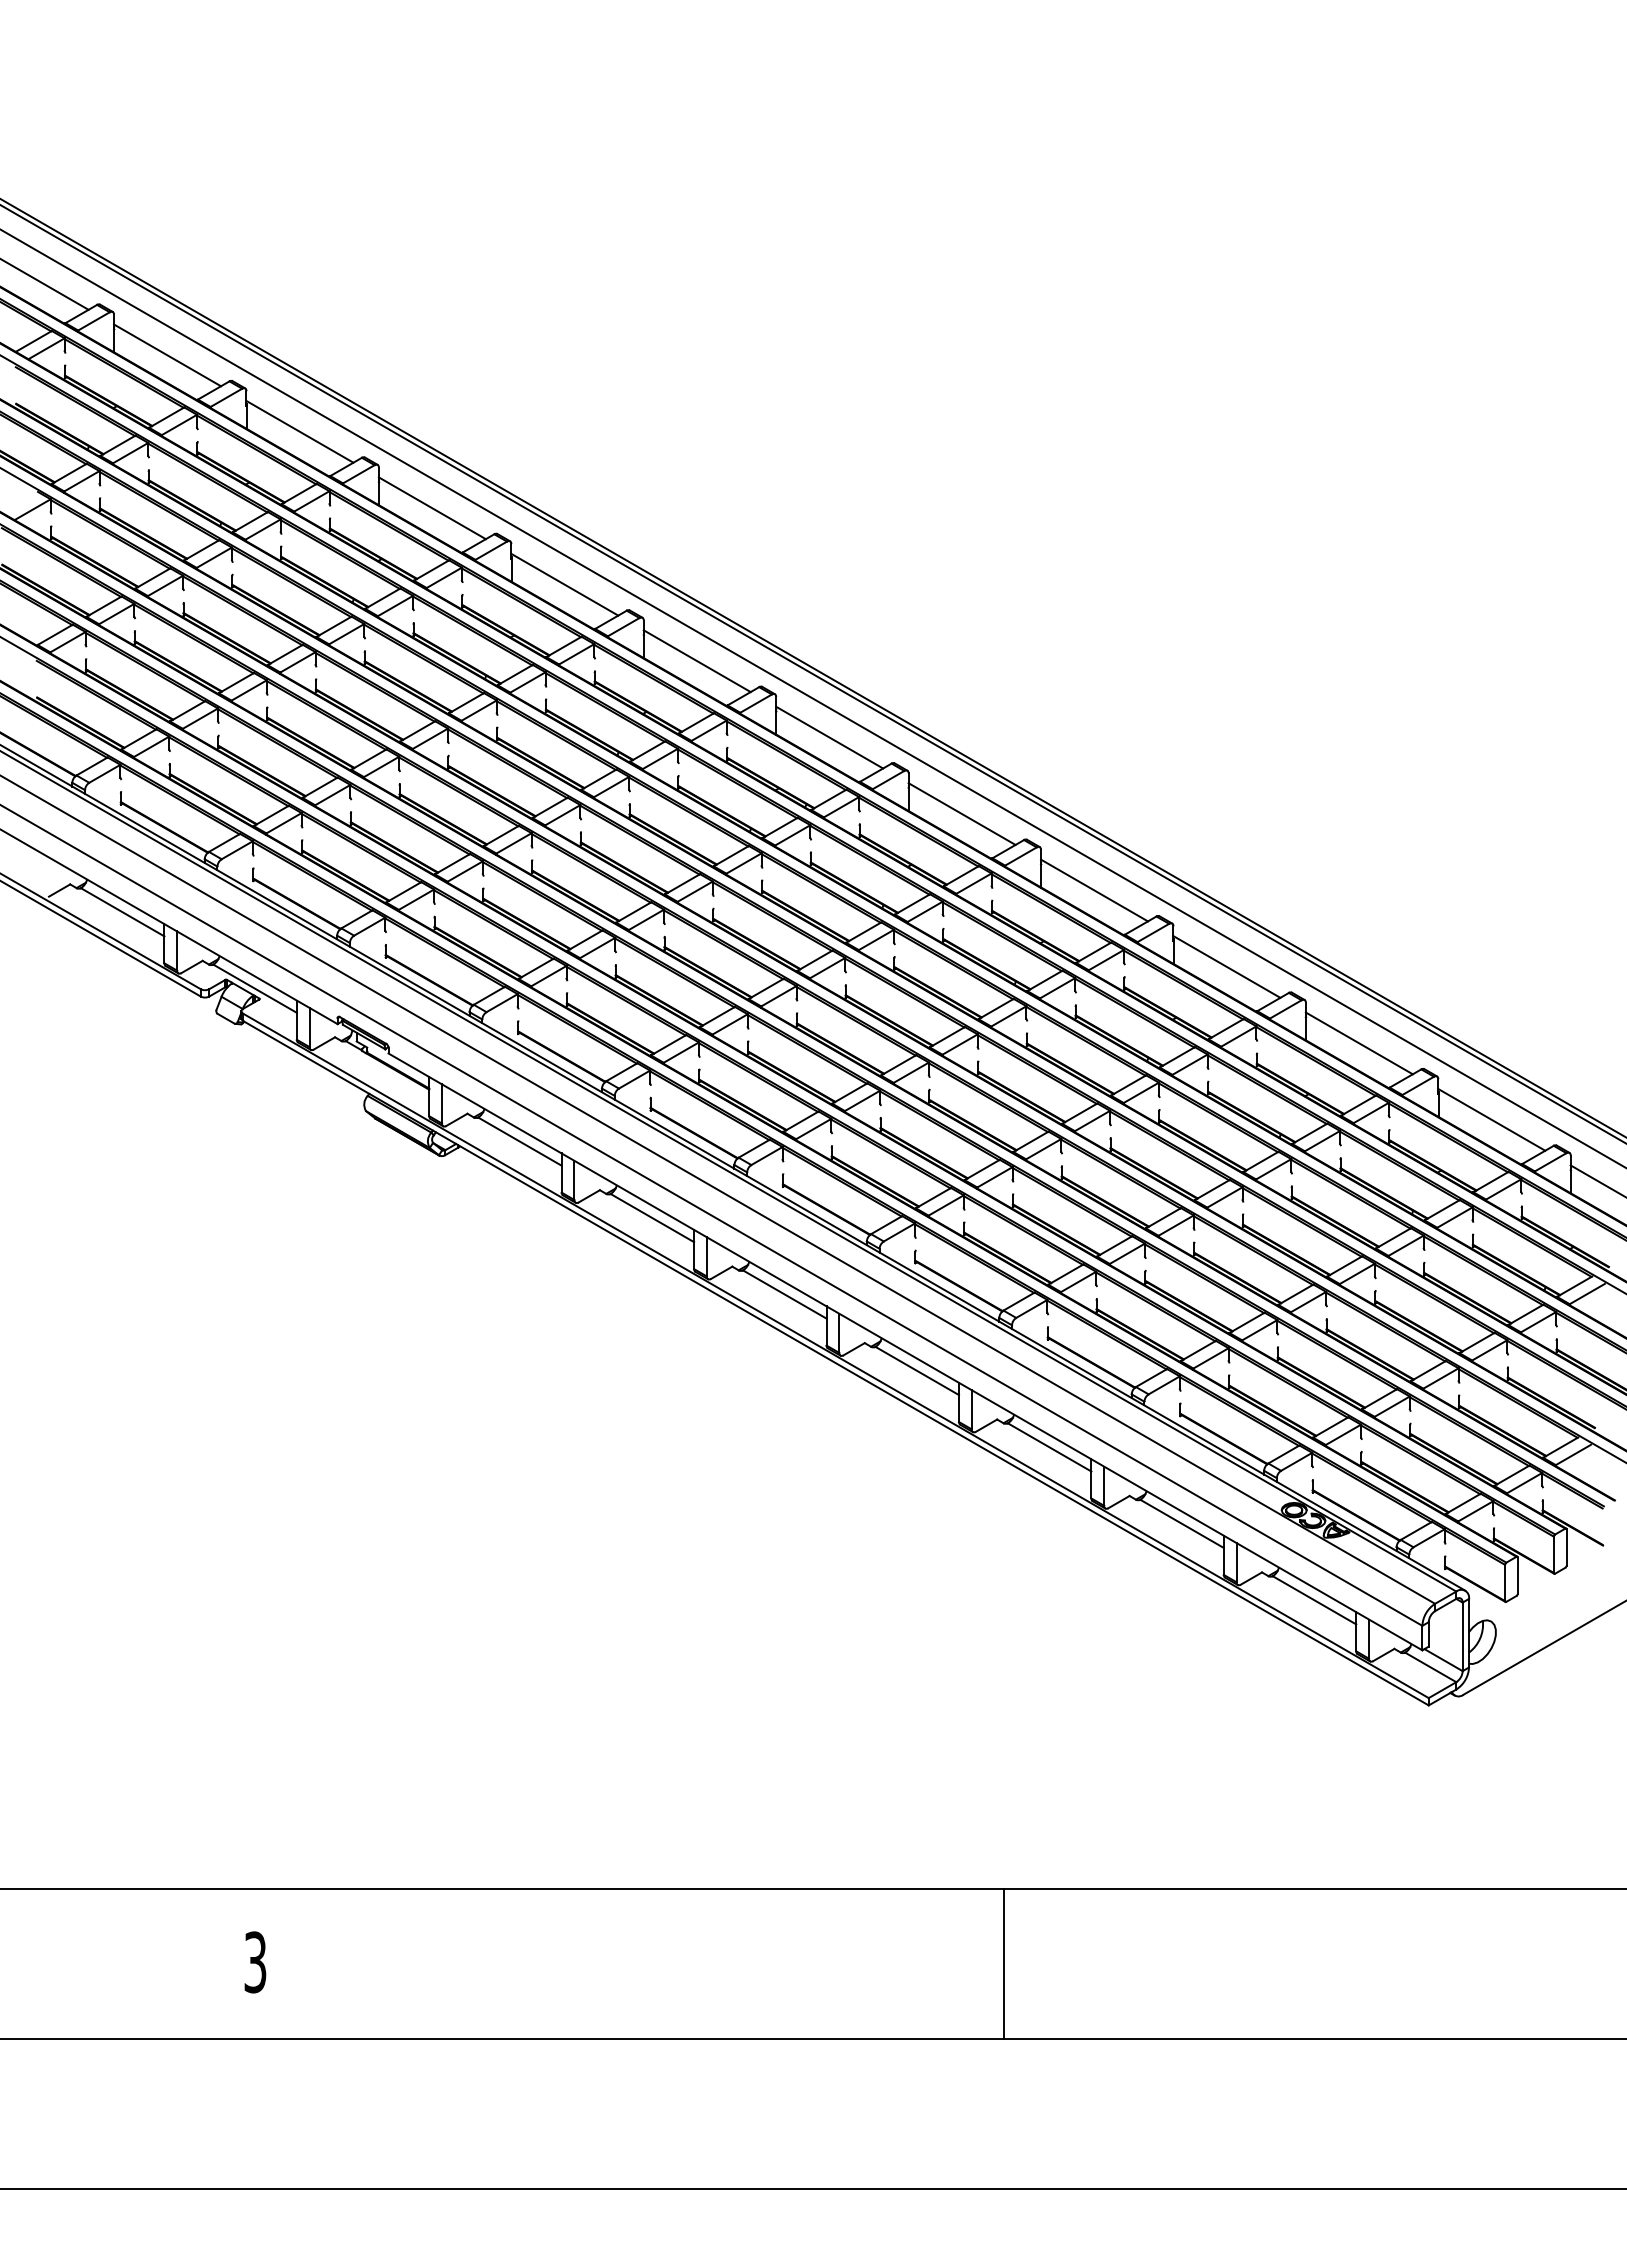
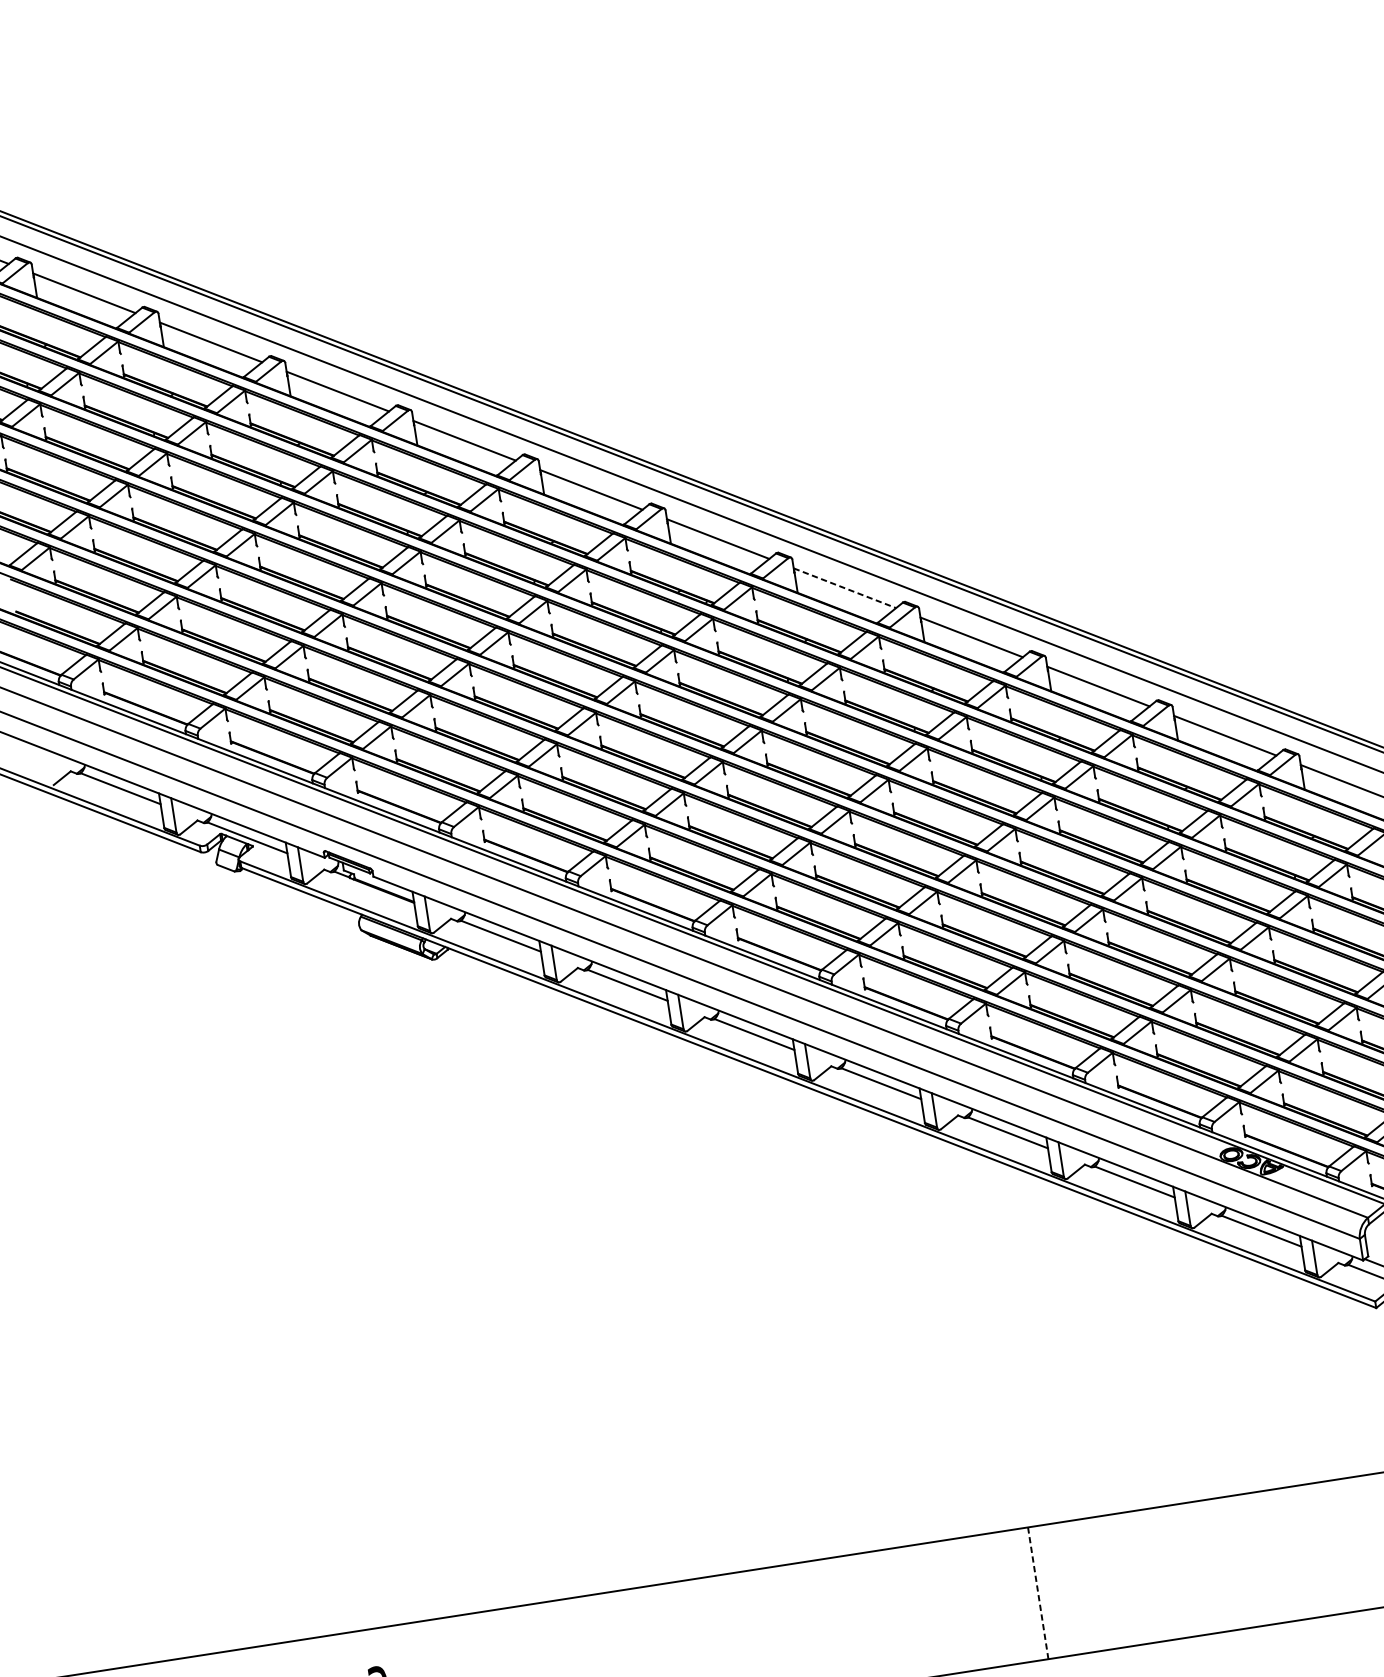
line: (962, 814) -> (845, 588), solid -> dashed
line: (1004, 1964) -> (1038, 1593), solid -> dashed

